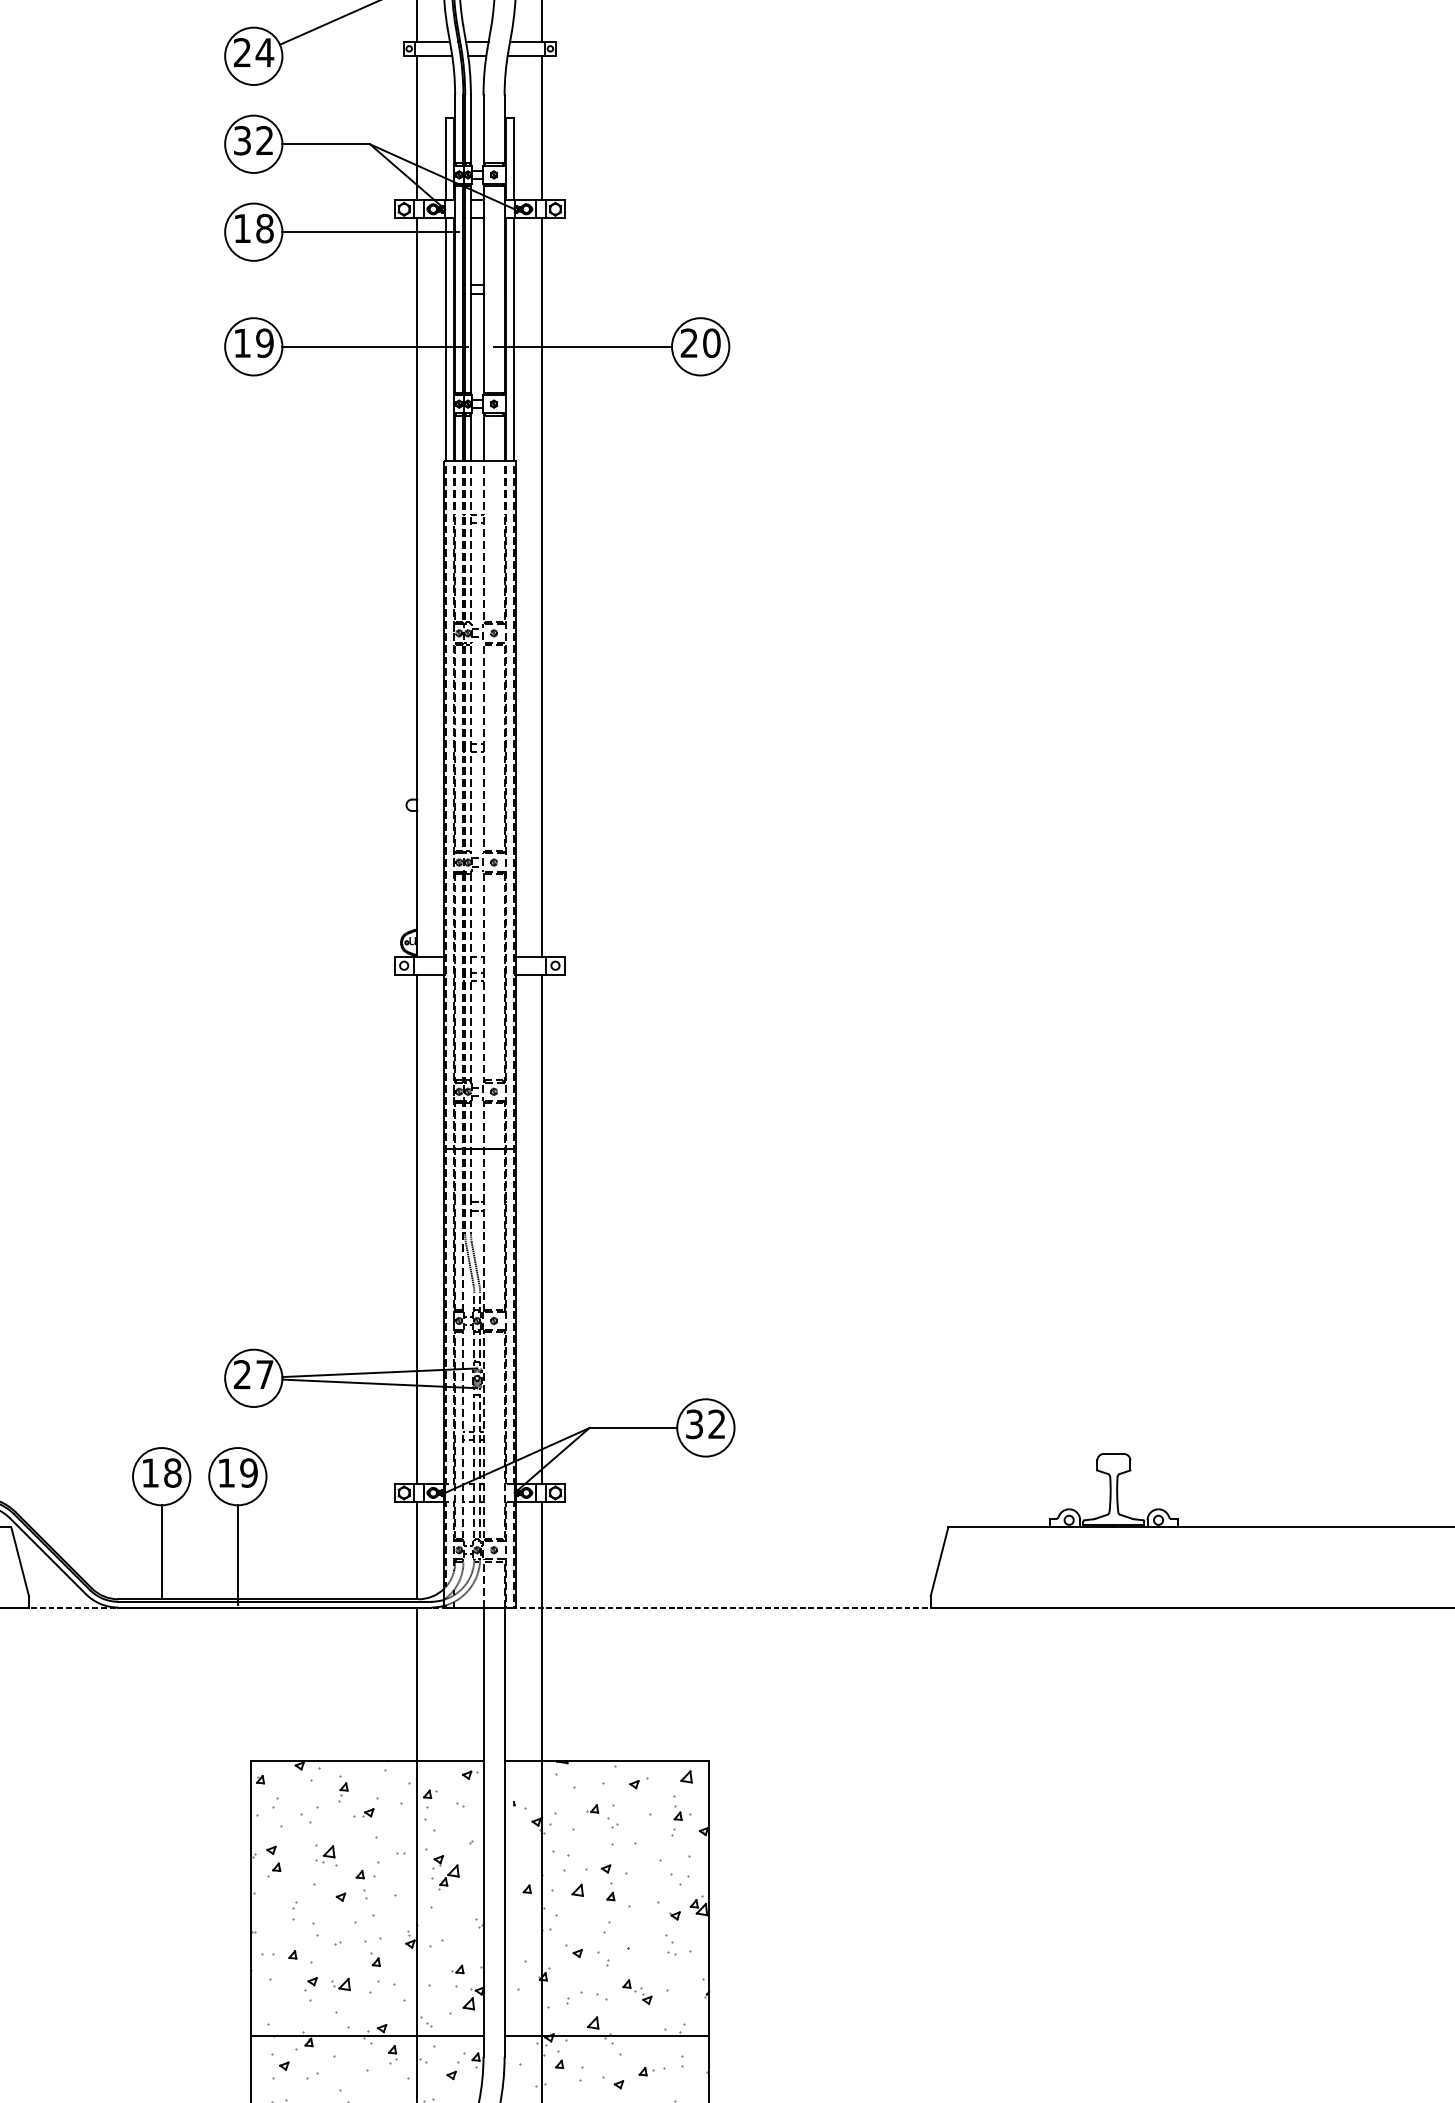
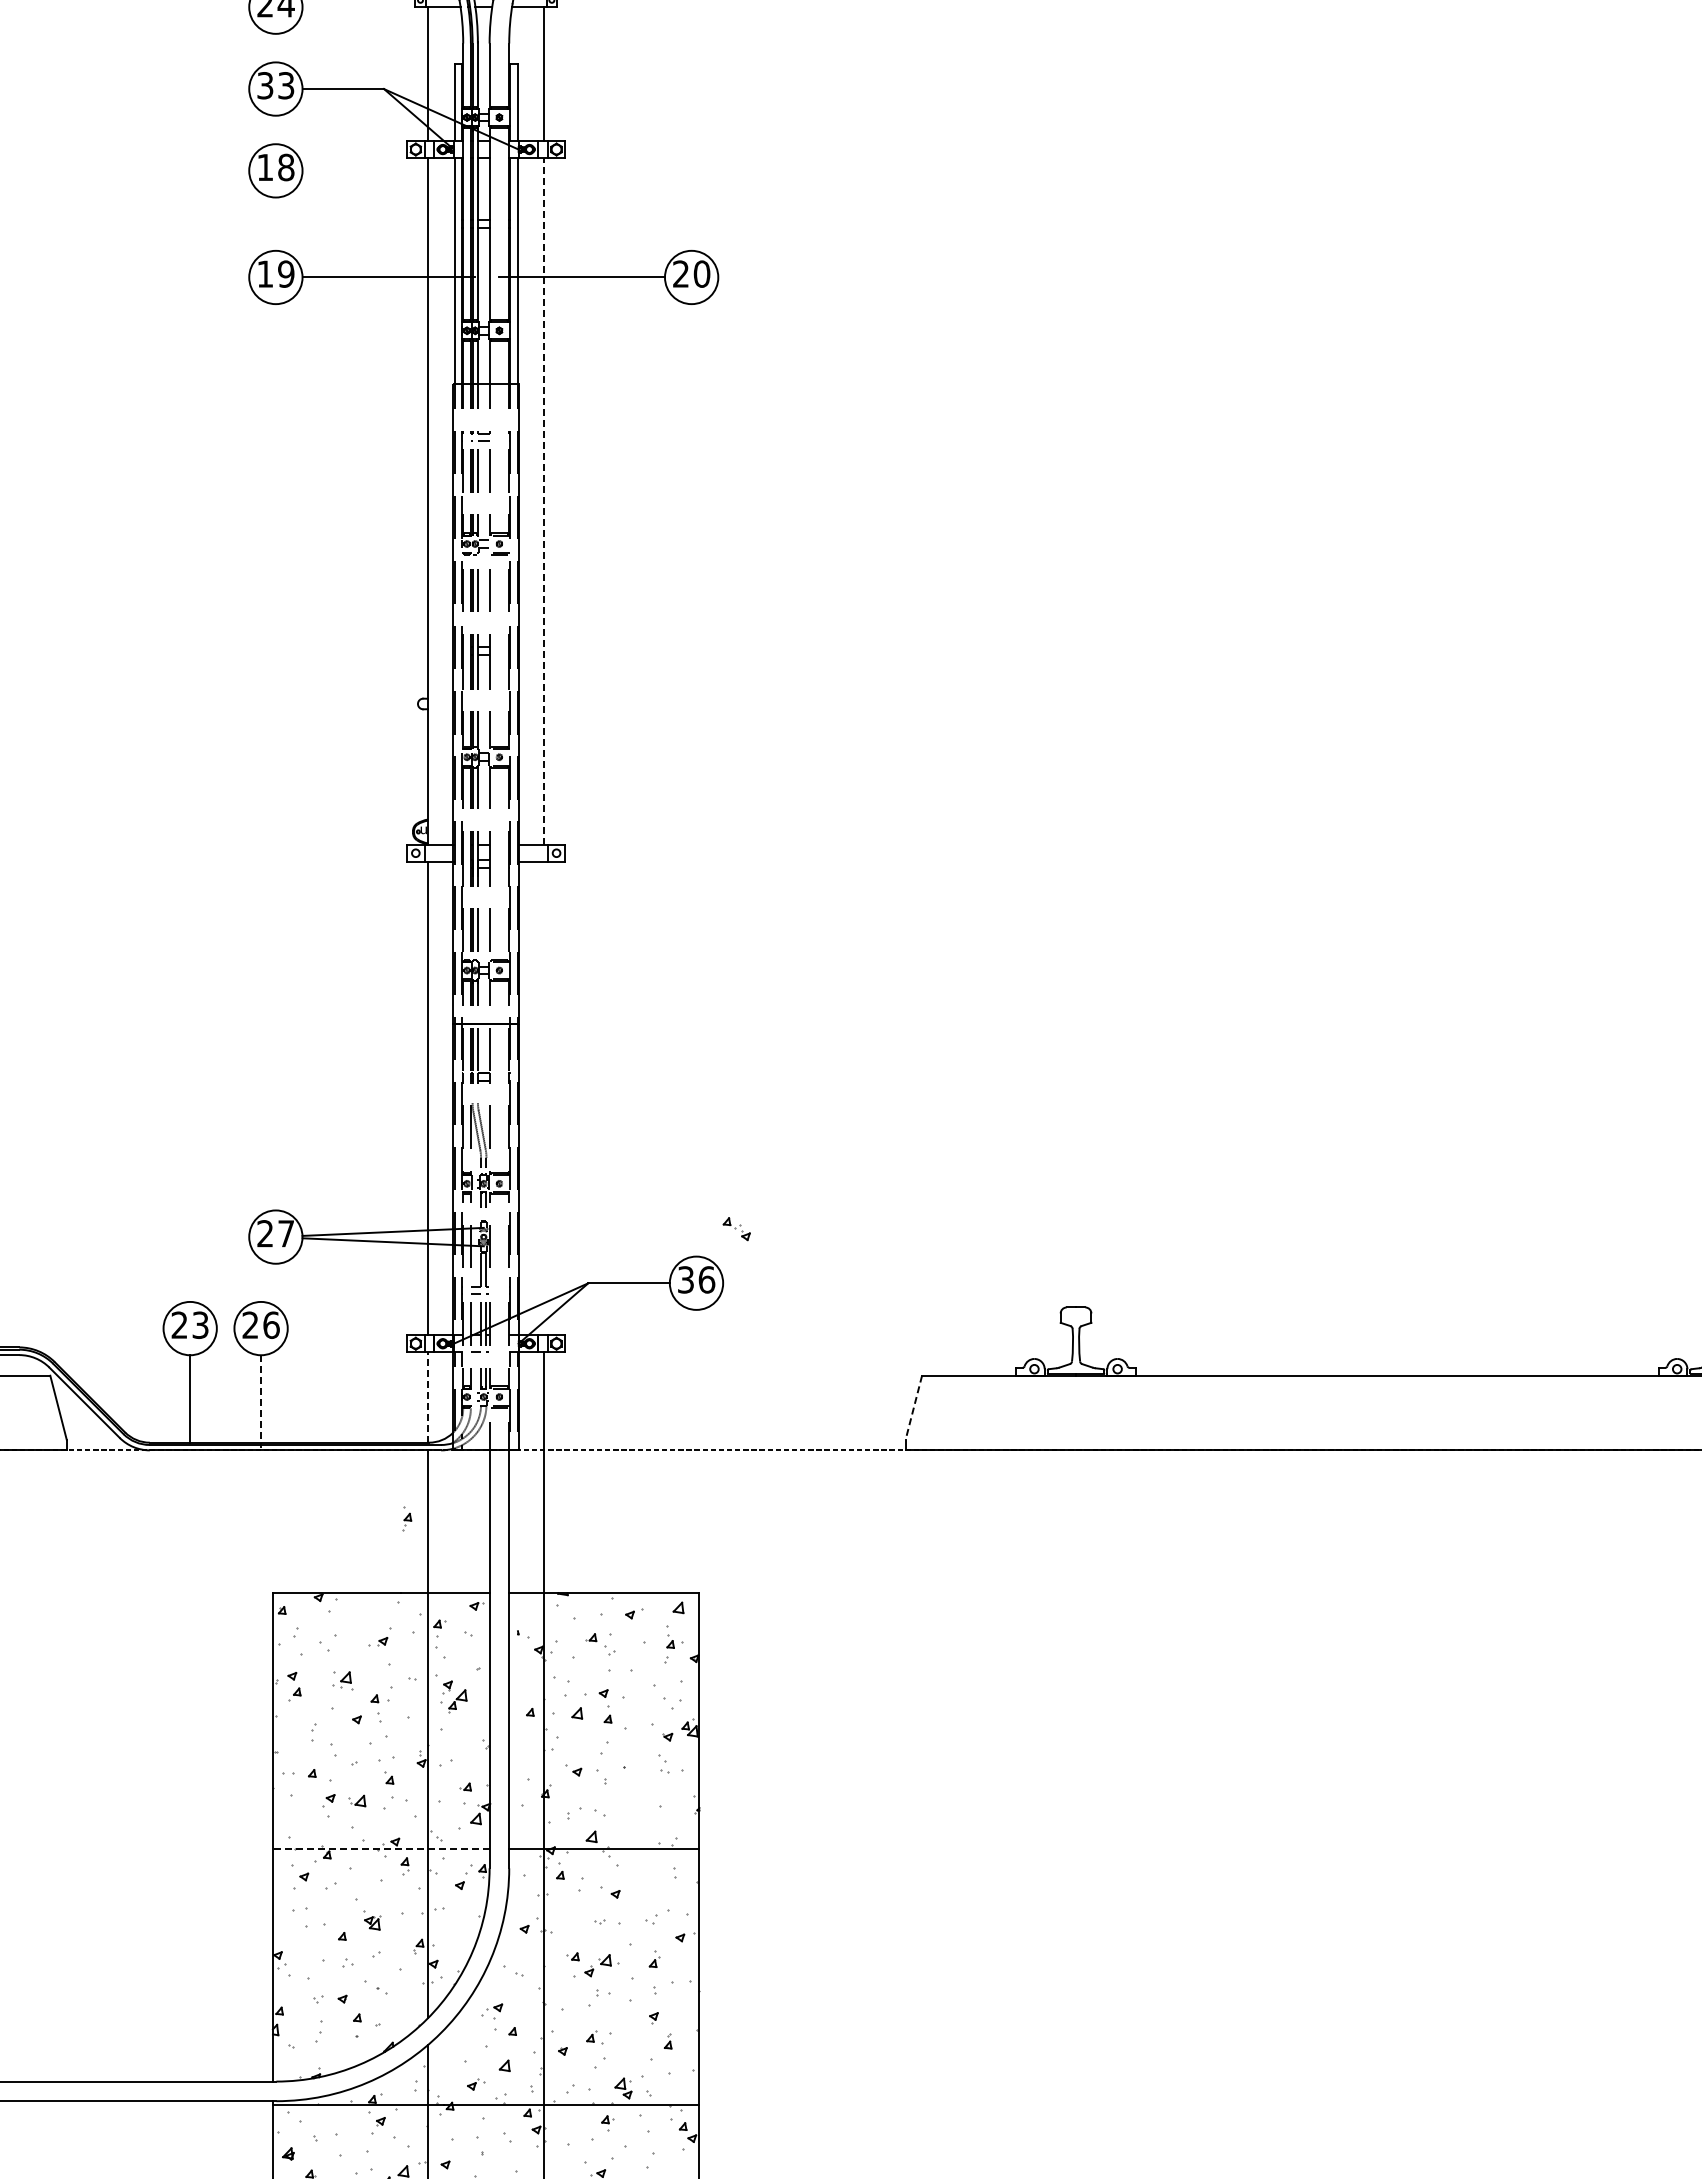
text: (265, 140) -> (286, 85), 32 -> 33
line: (370, 231) -> (384, 170), removed
line: (542, 586) -> (544, 500), solid -> dashed
line: (542, 1229) -> (544, 1098), removed
text: (716, 1423) -> (706, 1279), 32 -> 36
text: (160, 1472) -> (189, 1324), 18 -> 23
text: (237, 1472) -> (260, 1324), 19 -> 26
line: (416, 1549) -> (427, 1396), solid -> dashed
line: (238, 1555) -> (261, 1401), solid -> dashed
line: (939, 1562) -> (913, 1408), solid -> dashed
part: (343, 1788) -> (407, 1518), moved
part: (637, 1992) -> (736, 1229), moved
line: (366, 2036) -> (380, 1849), solid -> dashed
part: (651, 2070) -> (645, 1881), removed

